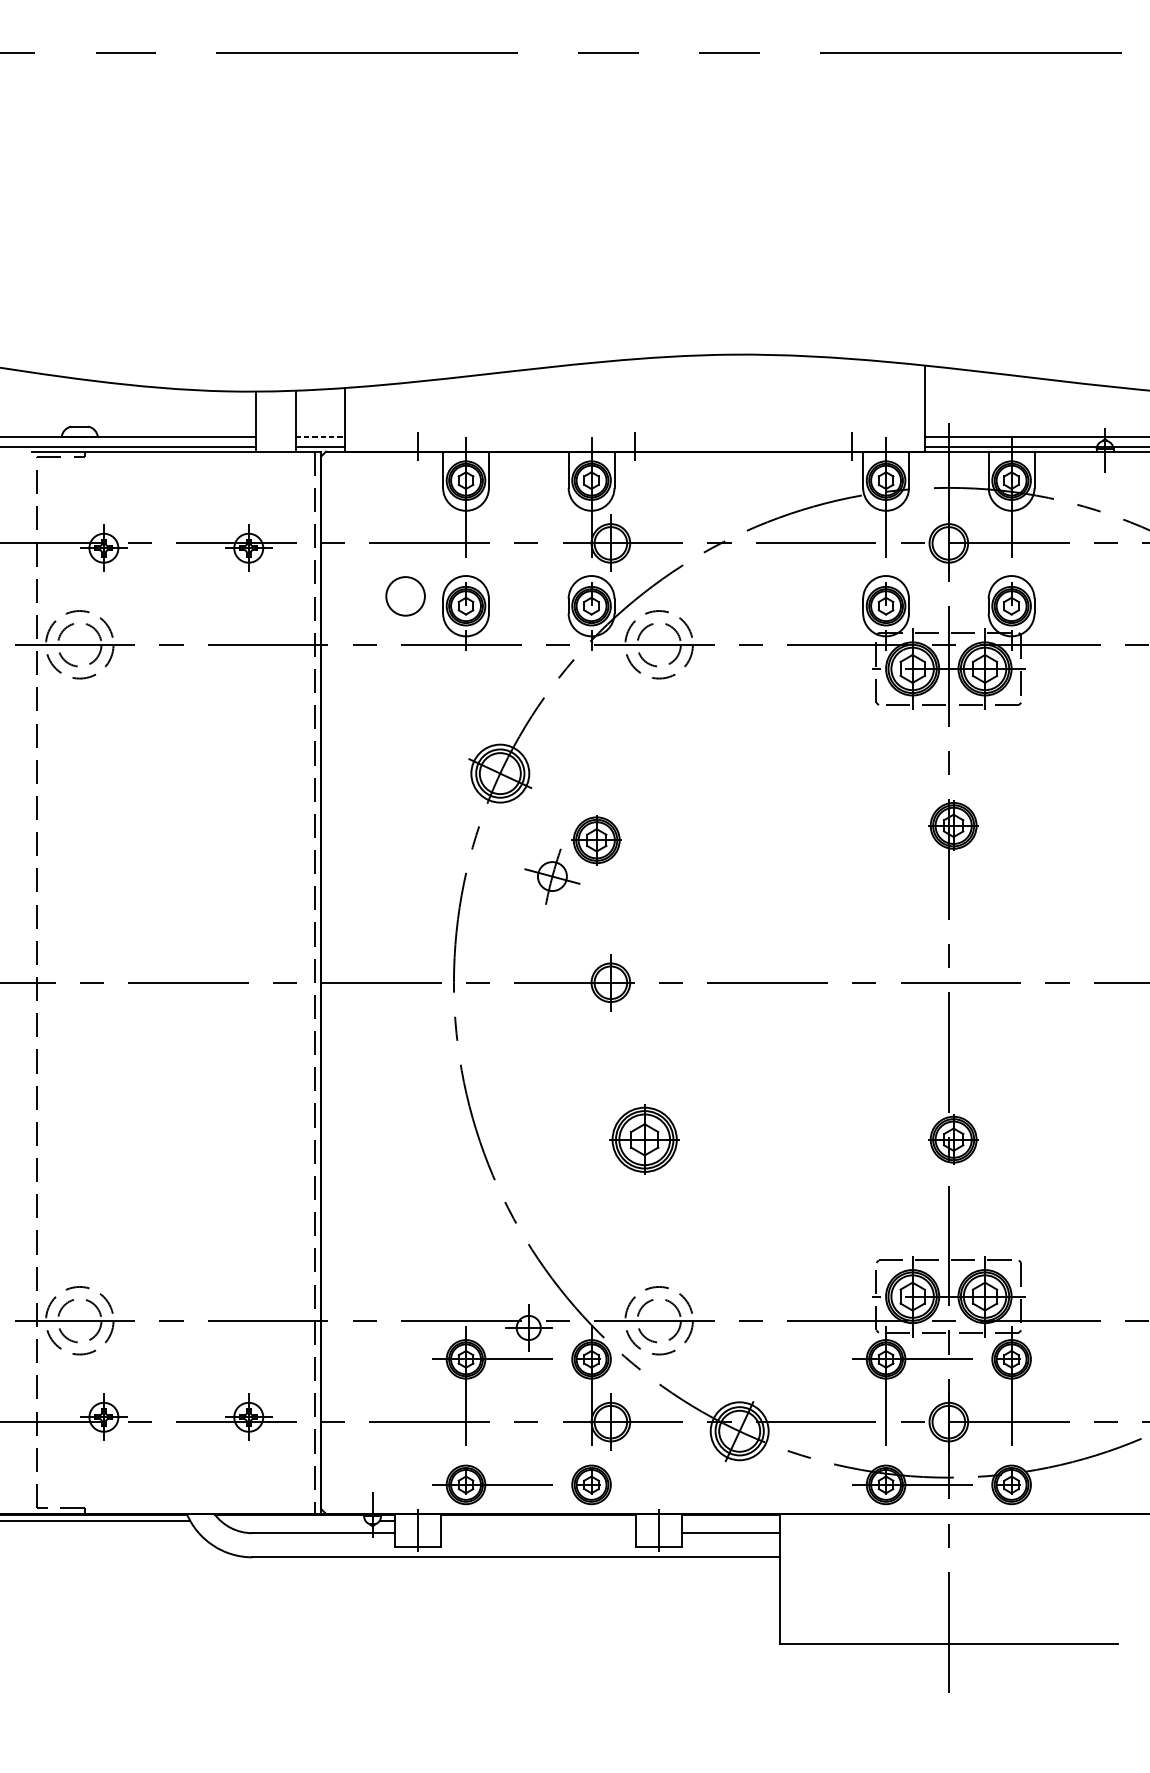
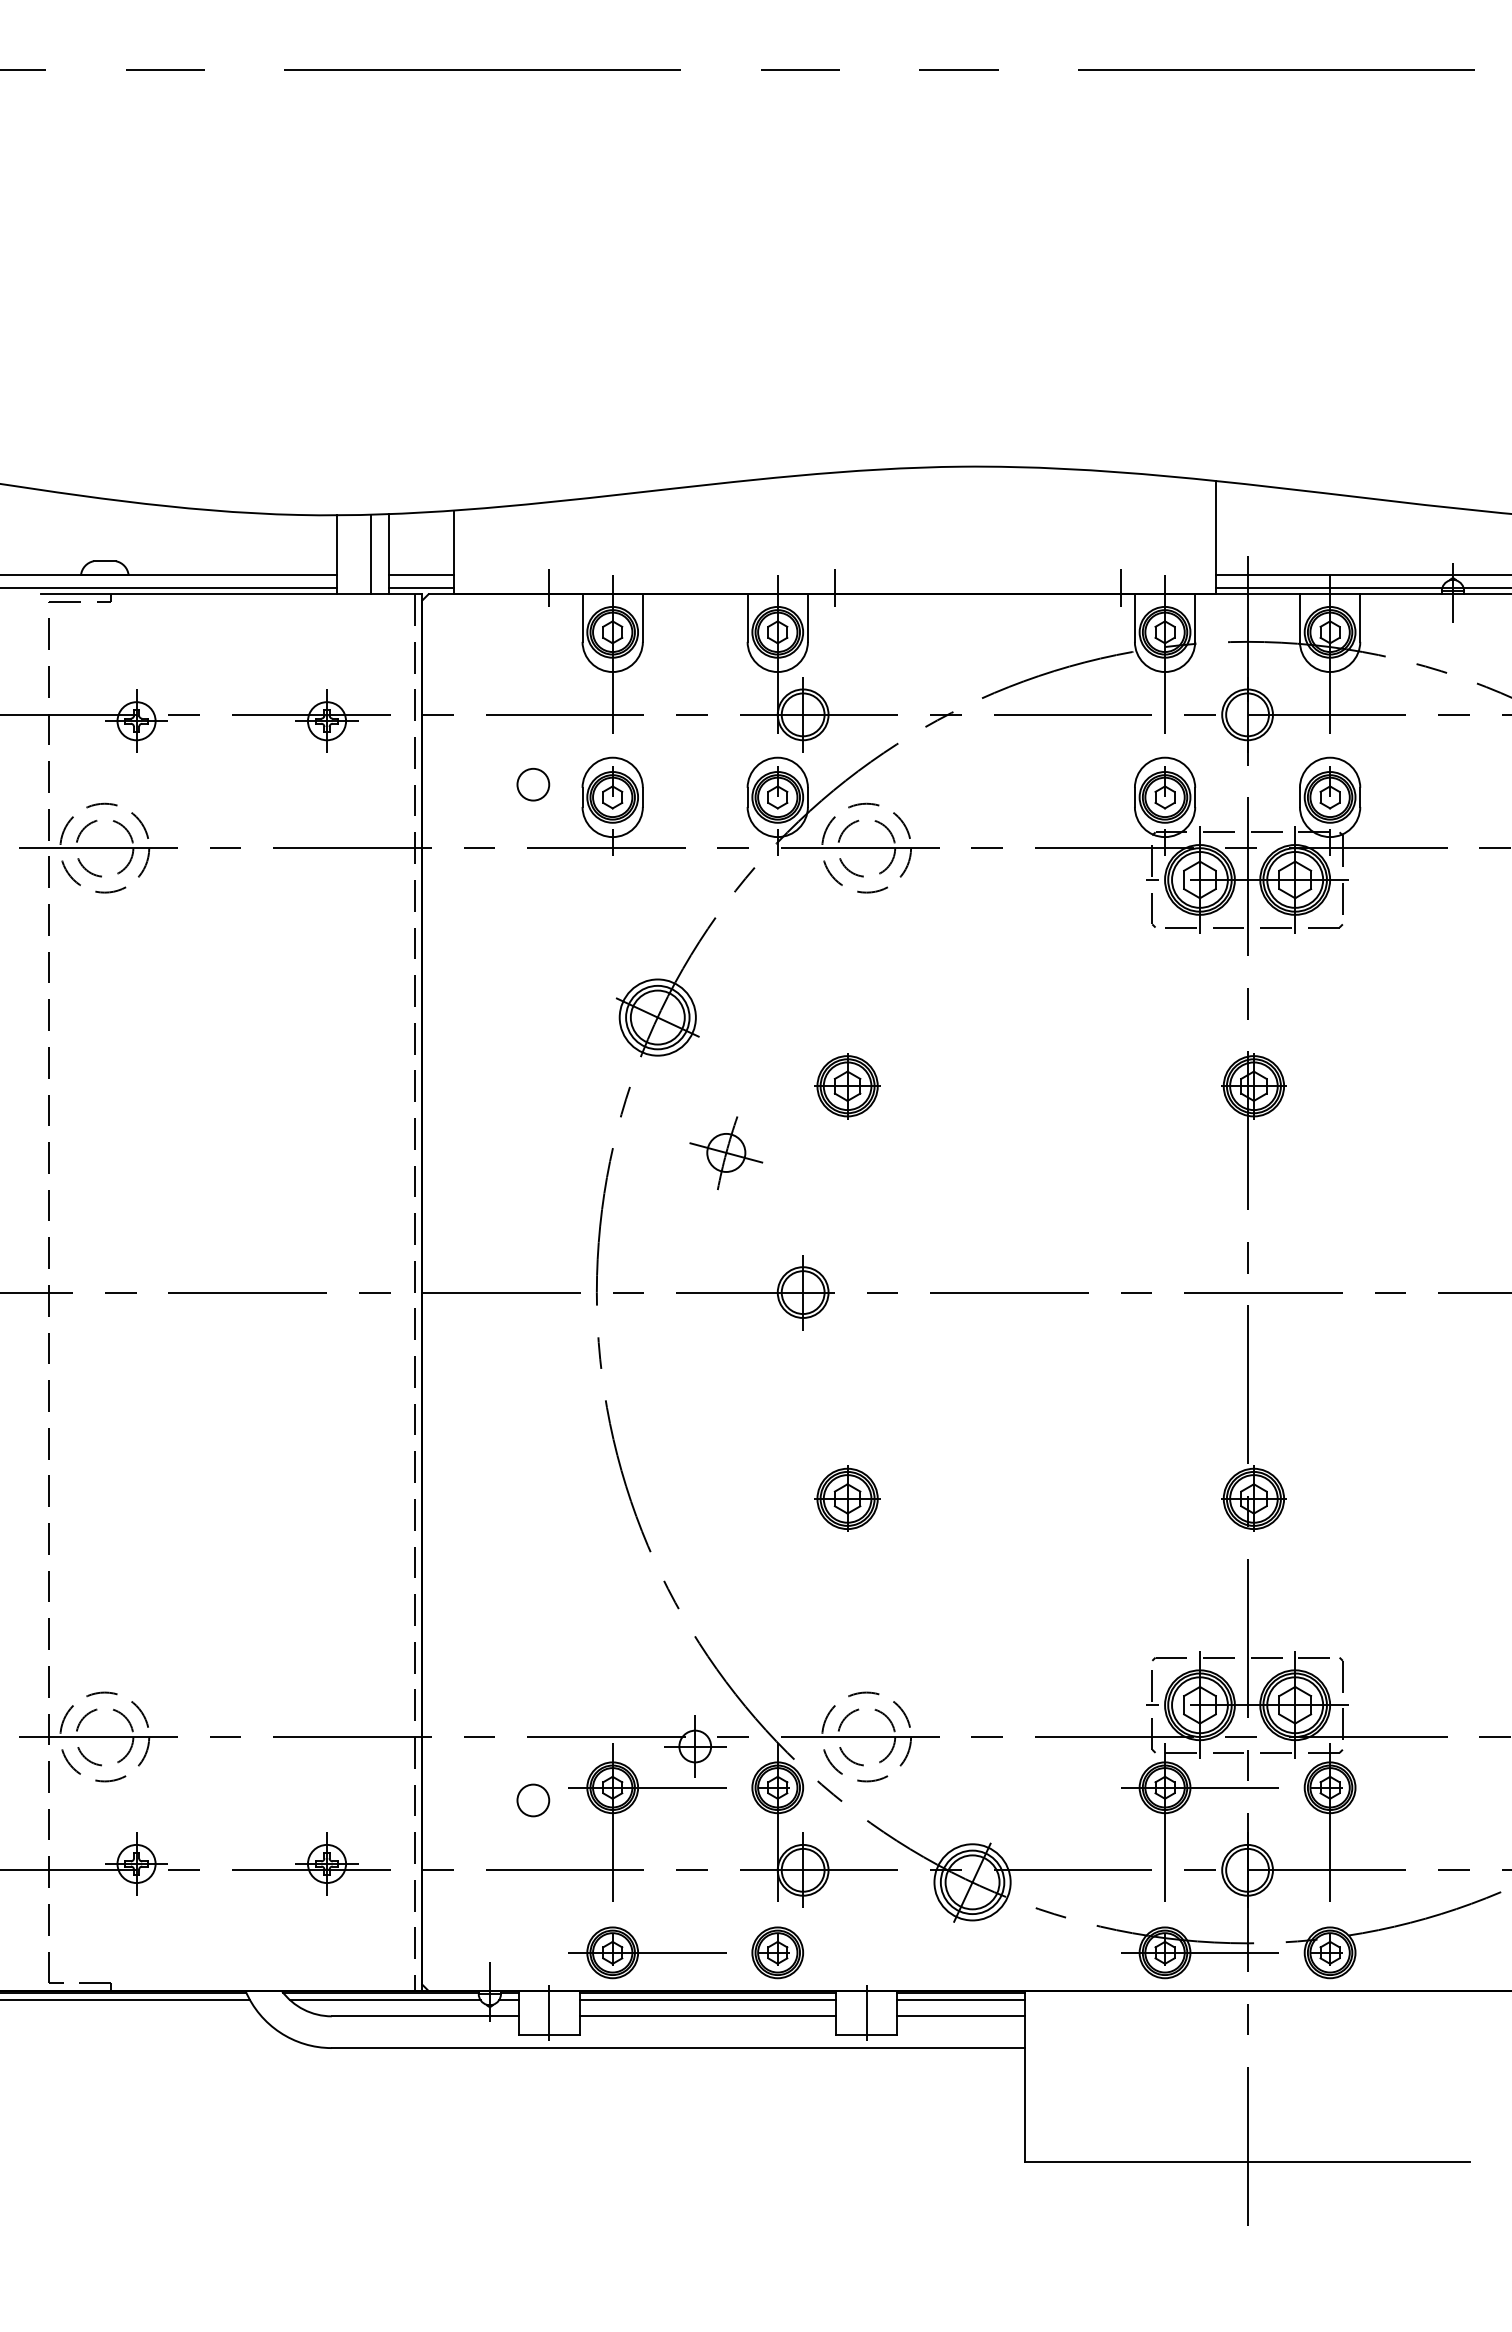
line: (282, 421) -> (371, 554), added
line: (320, 437) -> (421, 575), dashed -> solid
circle: (405, 596) -> (533, 784), size x0.62
part: (596, 840) -> (847, 1086), moved
part: (644, 1139) -> (847, 1498), size x0.71
circle: (405, 1369) -> (533, 1800), added
line: (293, 1521) -> (385, 2000), added
line: (538, 1521) -> (707, 2000), added
line: (731, 1521) -> (961, 2000), added
line: (538, 1533) -> (707, 2016), added

